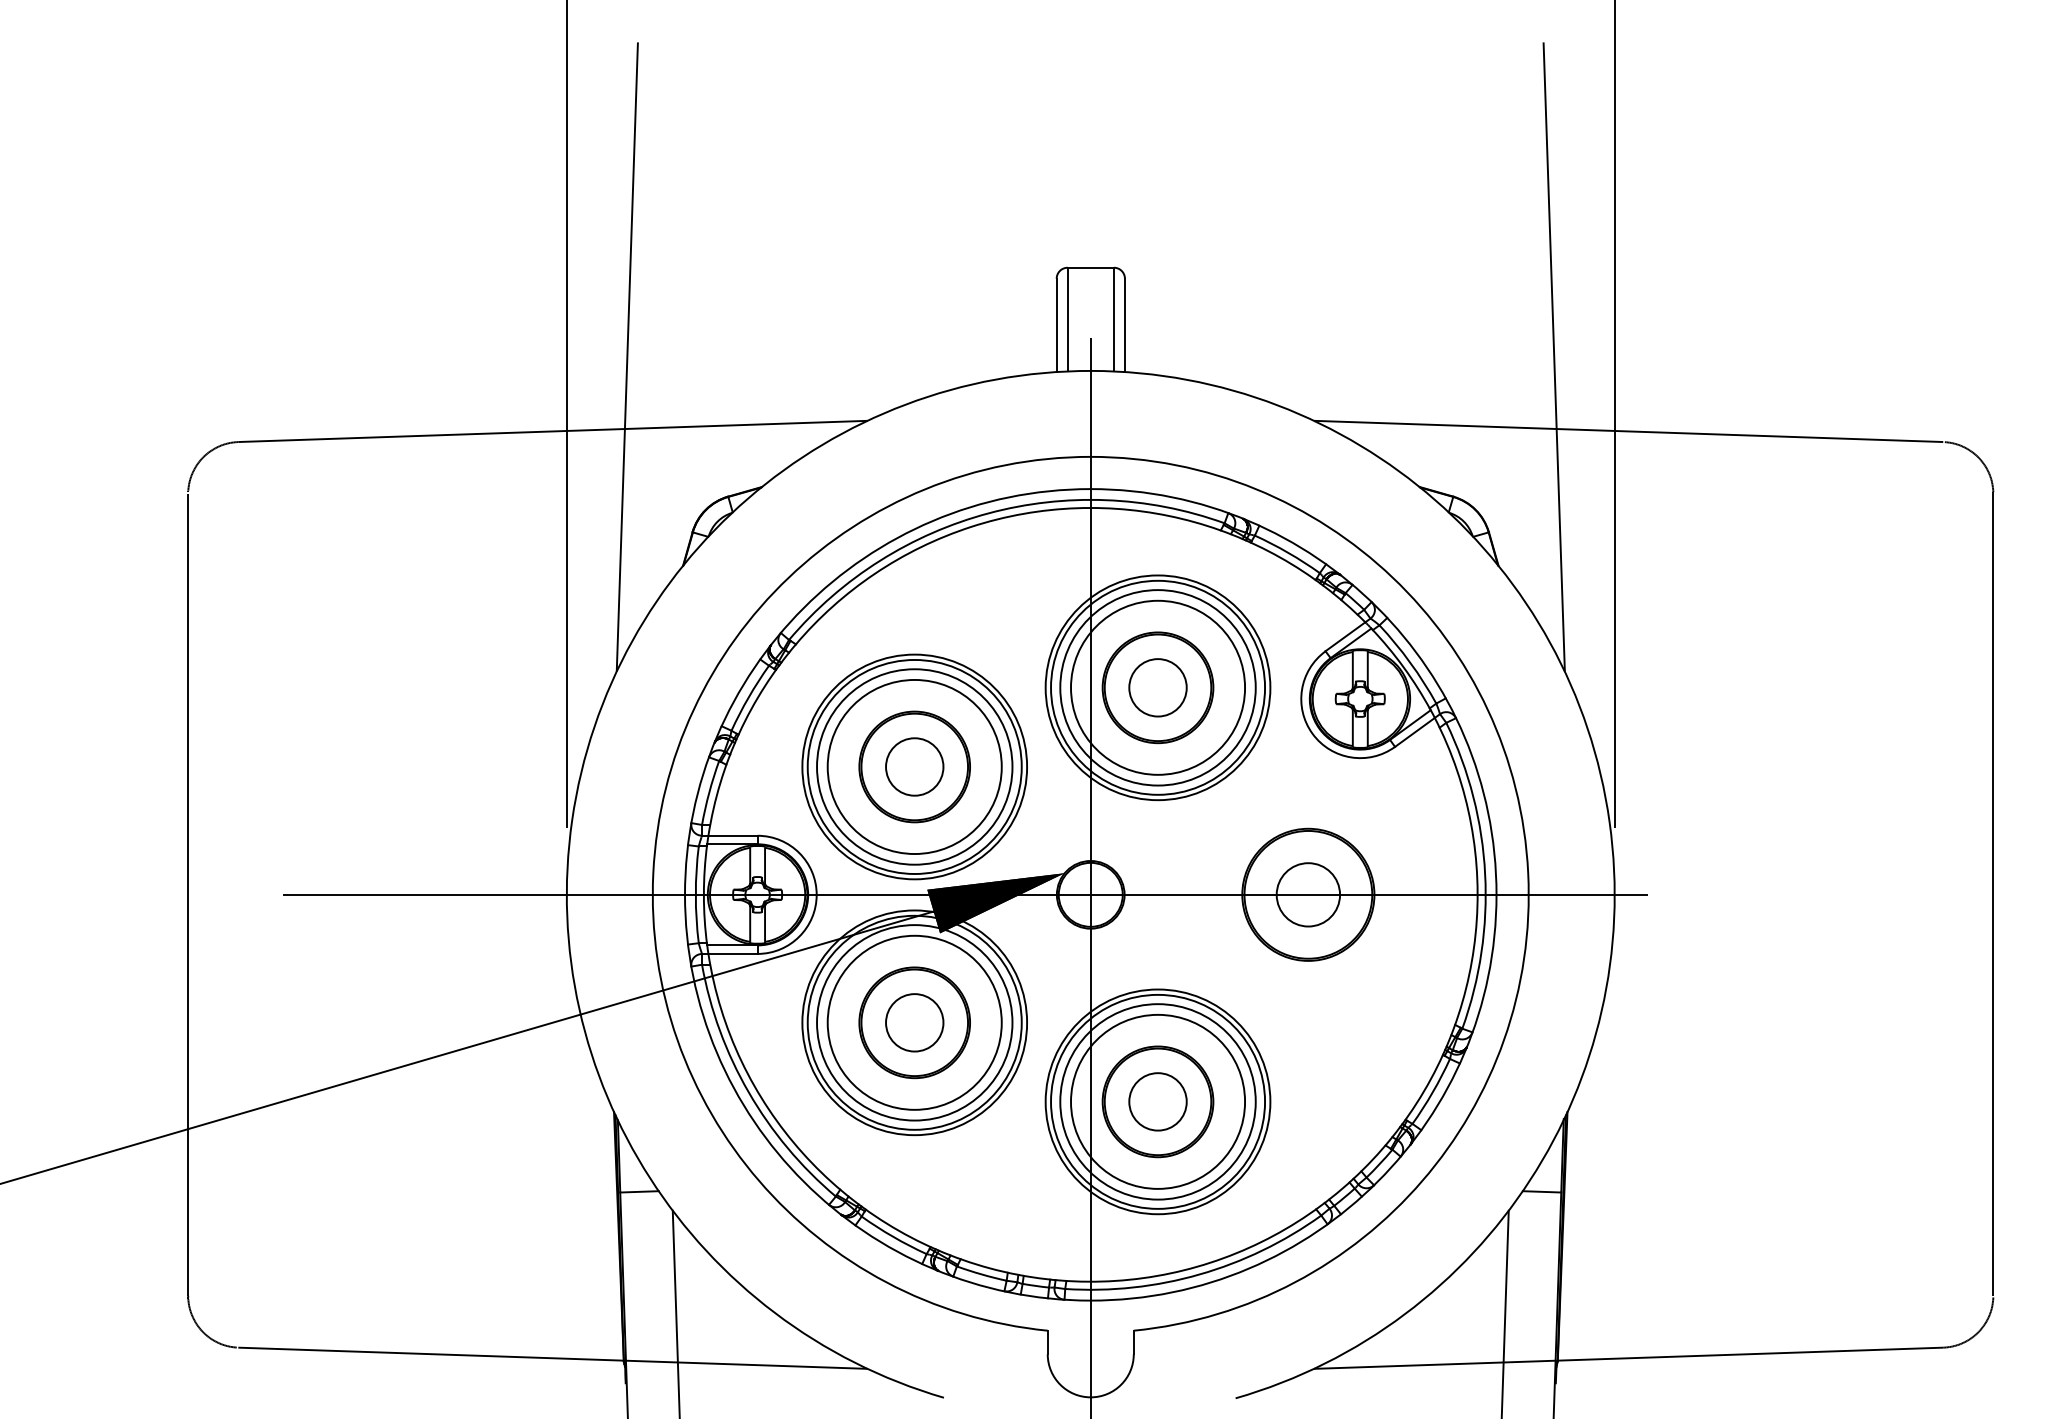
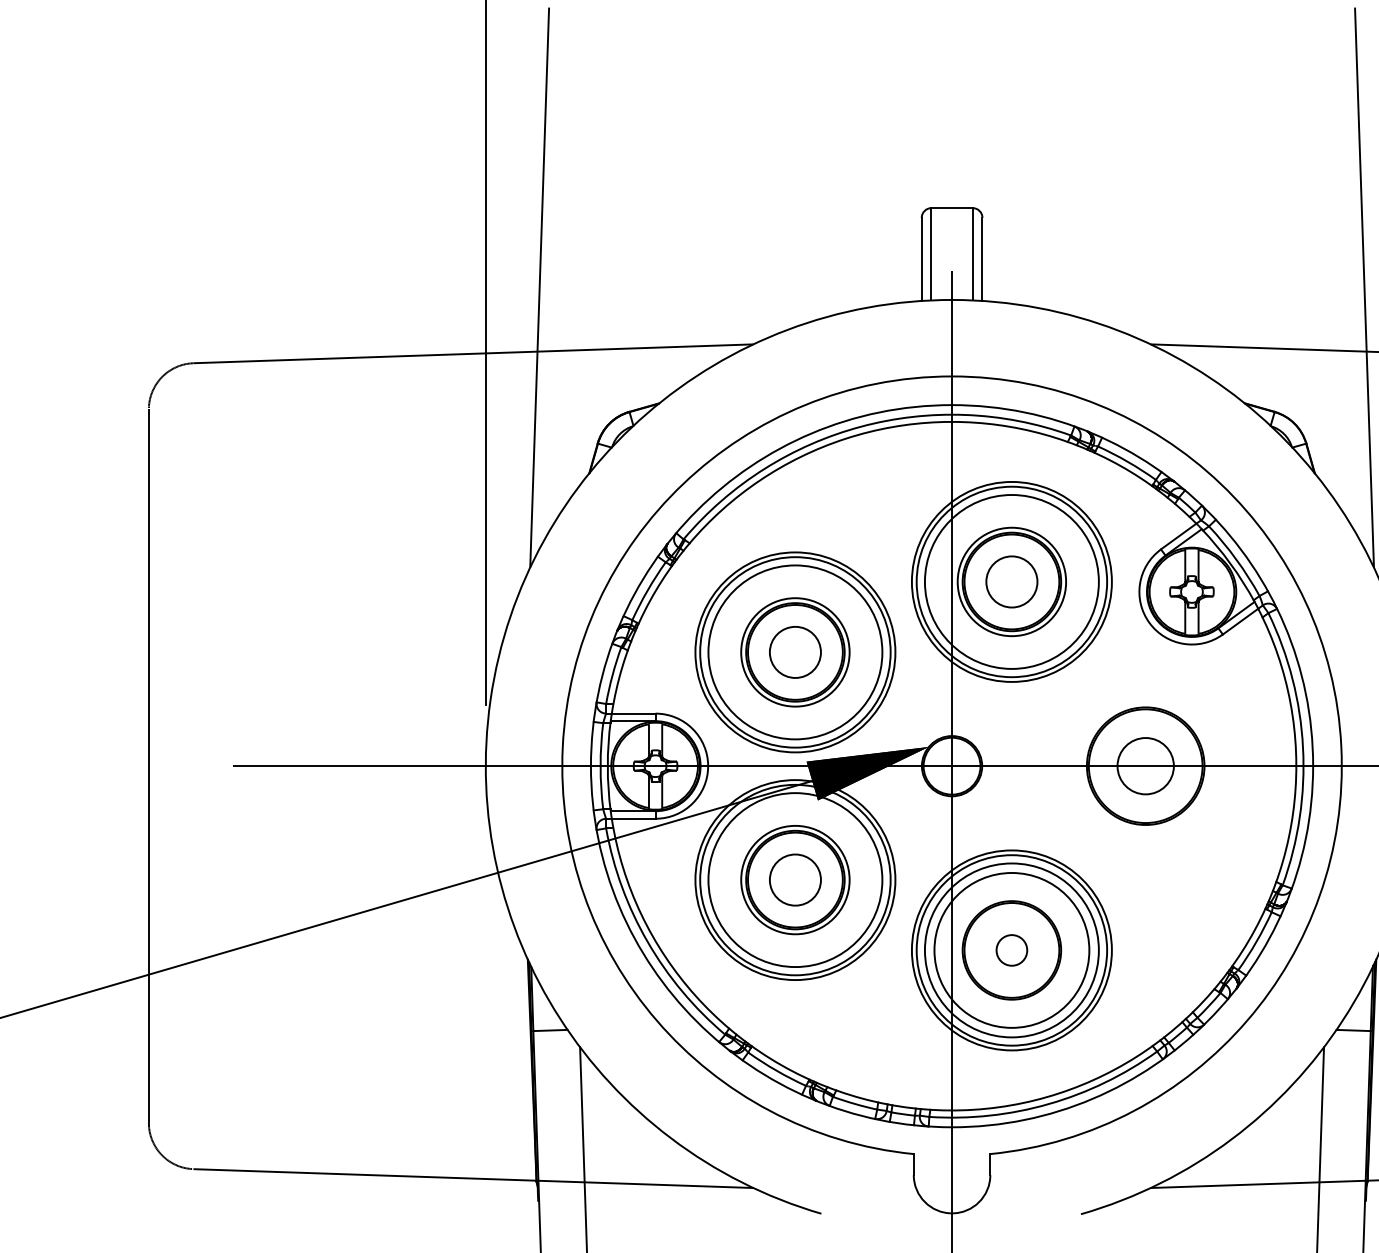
circle: (1158, 687) -> (1012, 581), size x0.7
circle: (914, 766) -> (795, 651), size x0.7
circle: (914, 1022) -> (795, 879), size x0.7
circle: (1157, 1101) -> (1011, 950), size x0.6

